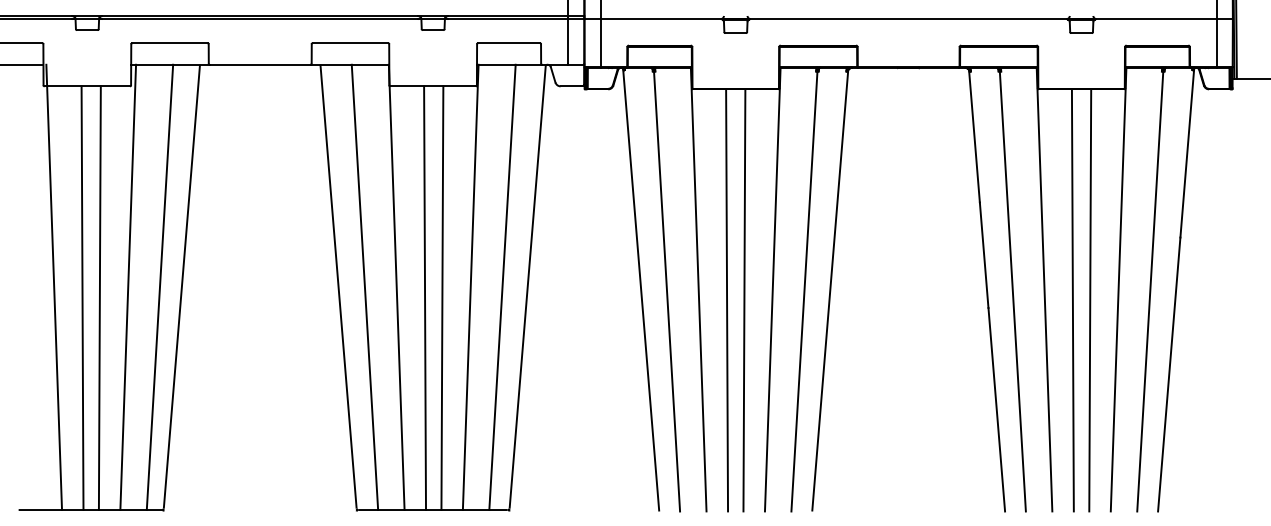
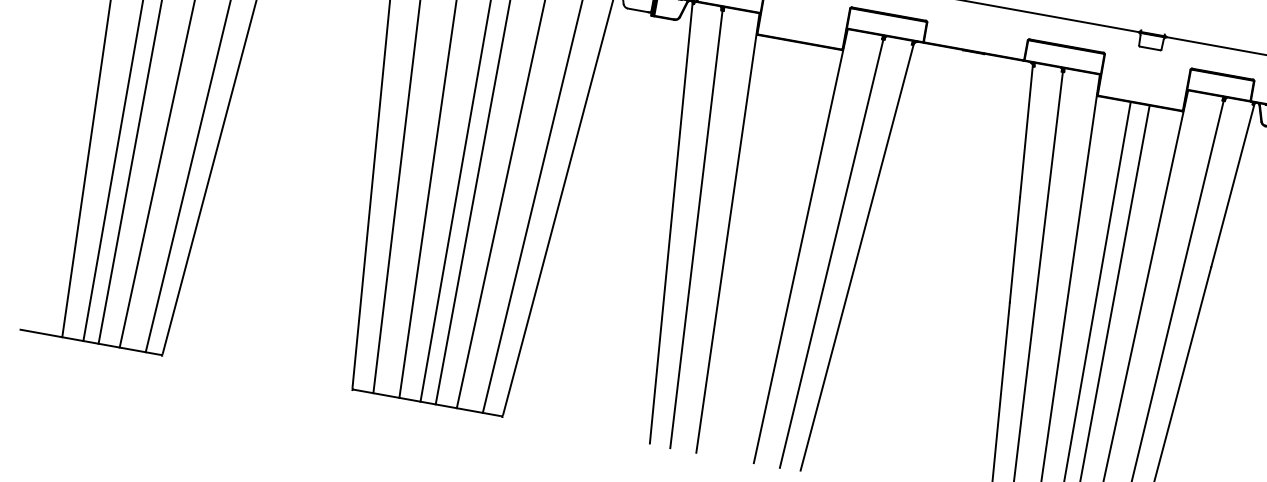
line: (727, 300) -> (754, 248), removed
line: (744, 300) -> (771, 251), removed

